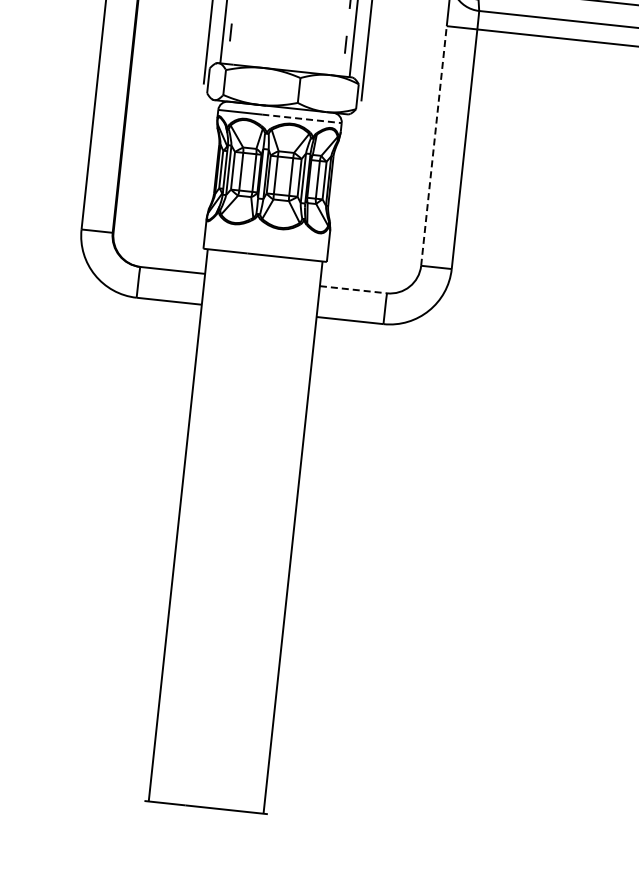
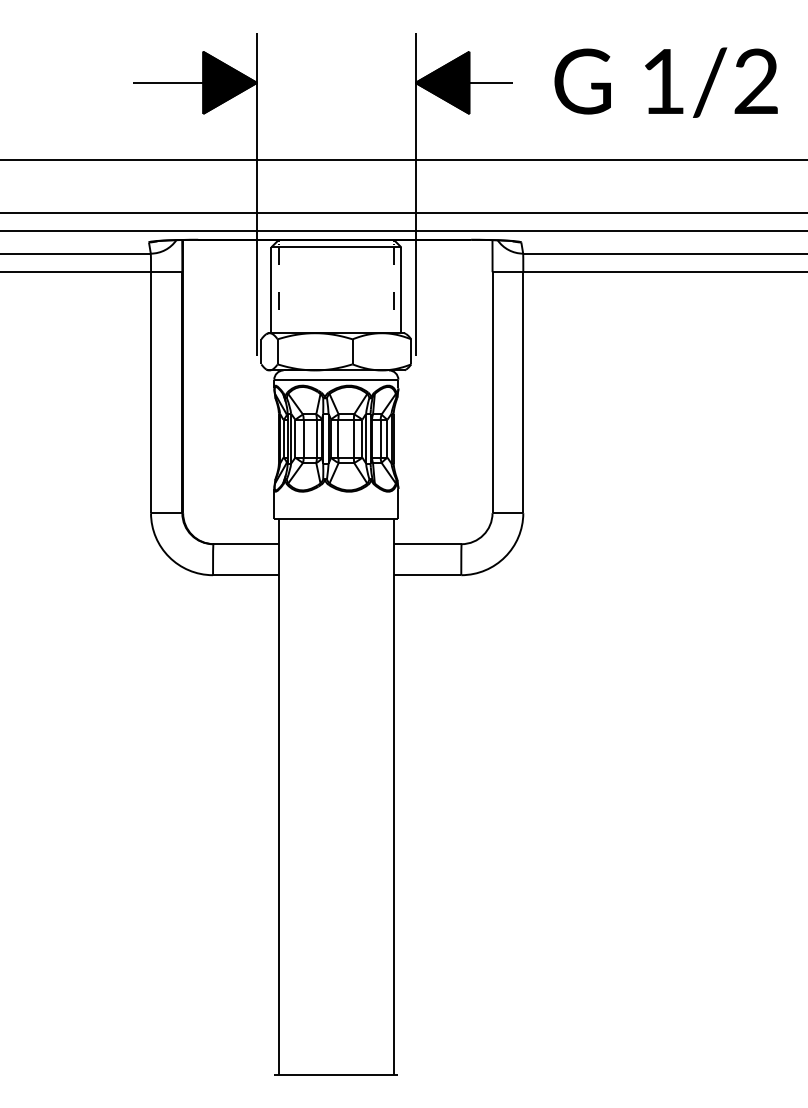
line: (302, 118) -> (358, 379), dashed -> solid
line: (433, 145) -> (492, 392), dashed -> solid
line: (353, 290) -> (427, 544), dashed -> solid

